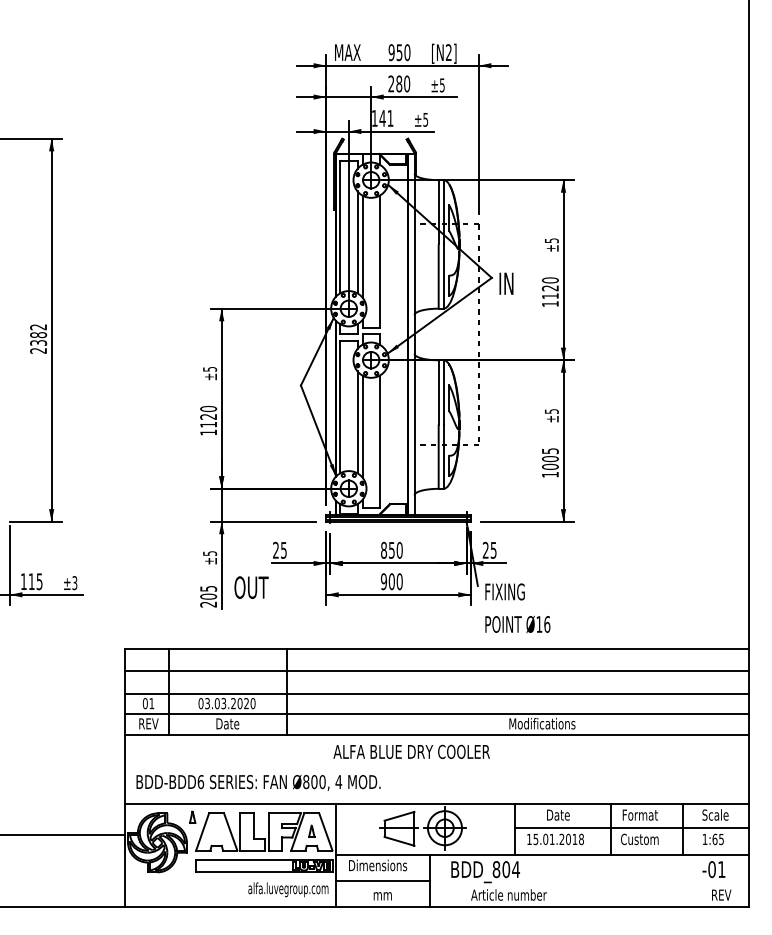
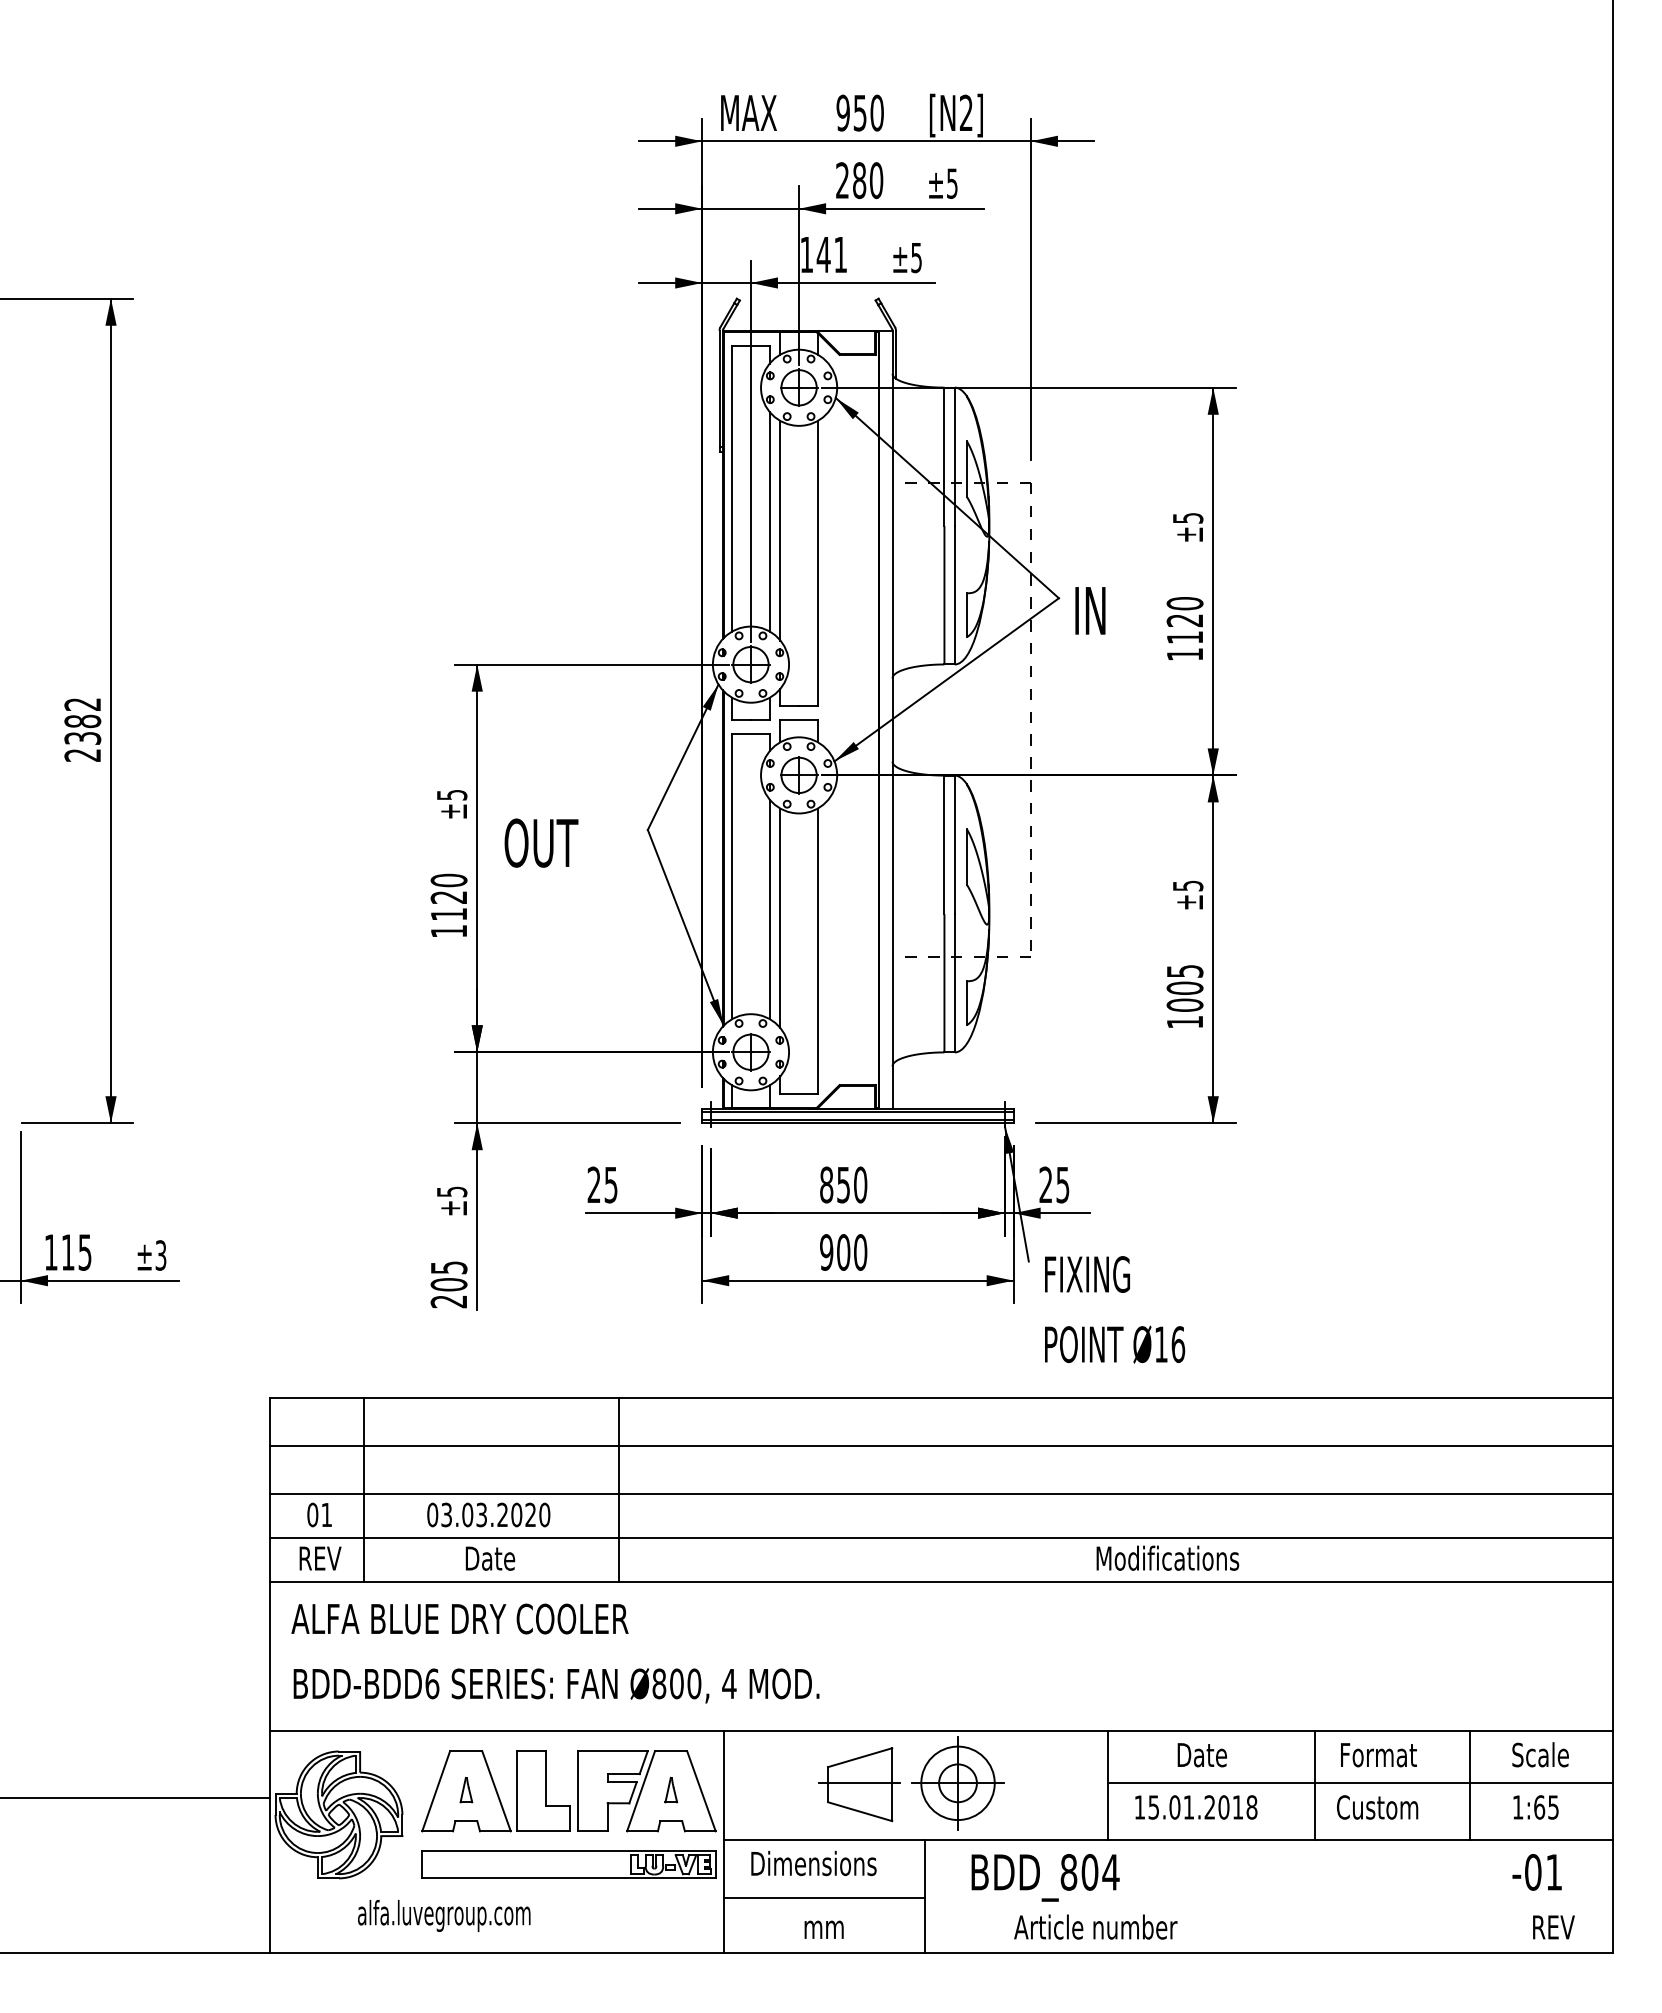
text: (251, 587) -> (541, 842), moved
text: (411, 751) -> (459, 1618), moved
part: (192, 816) -> (465, 1788), moved
text: (288, 889) -> (444, 1915), moved

